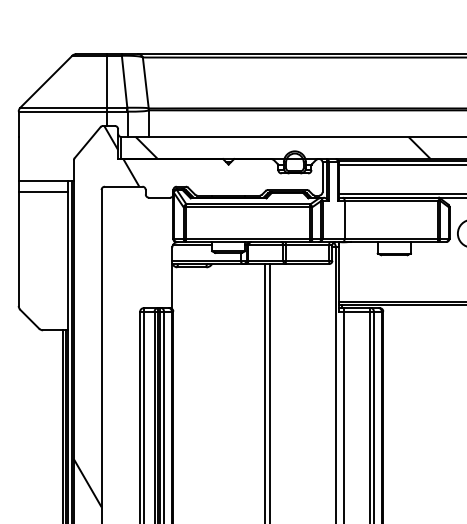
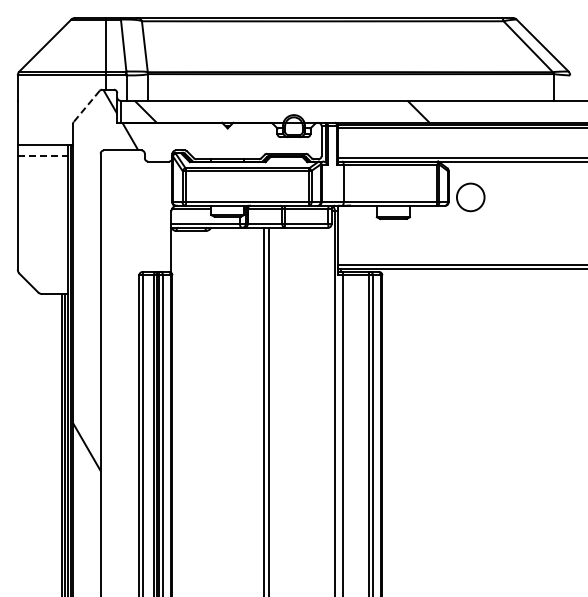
line: (87, 142) -> (86, 106), solid -> dashed
line: (43, 192) -> (42, 156), solid -> dashed

